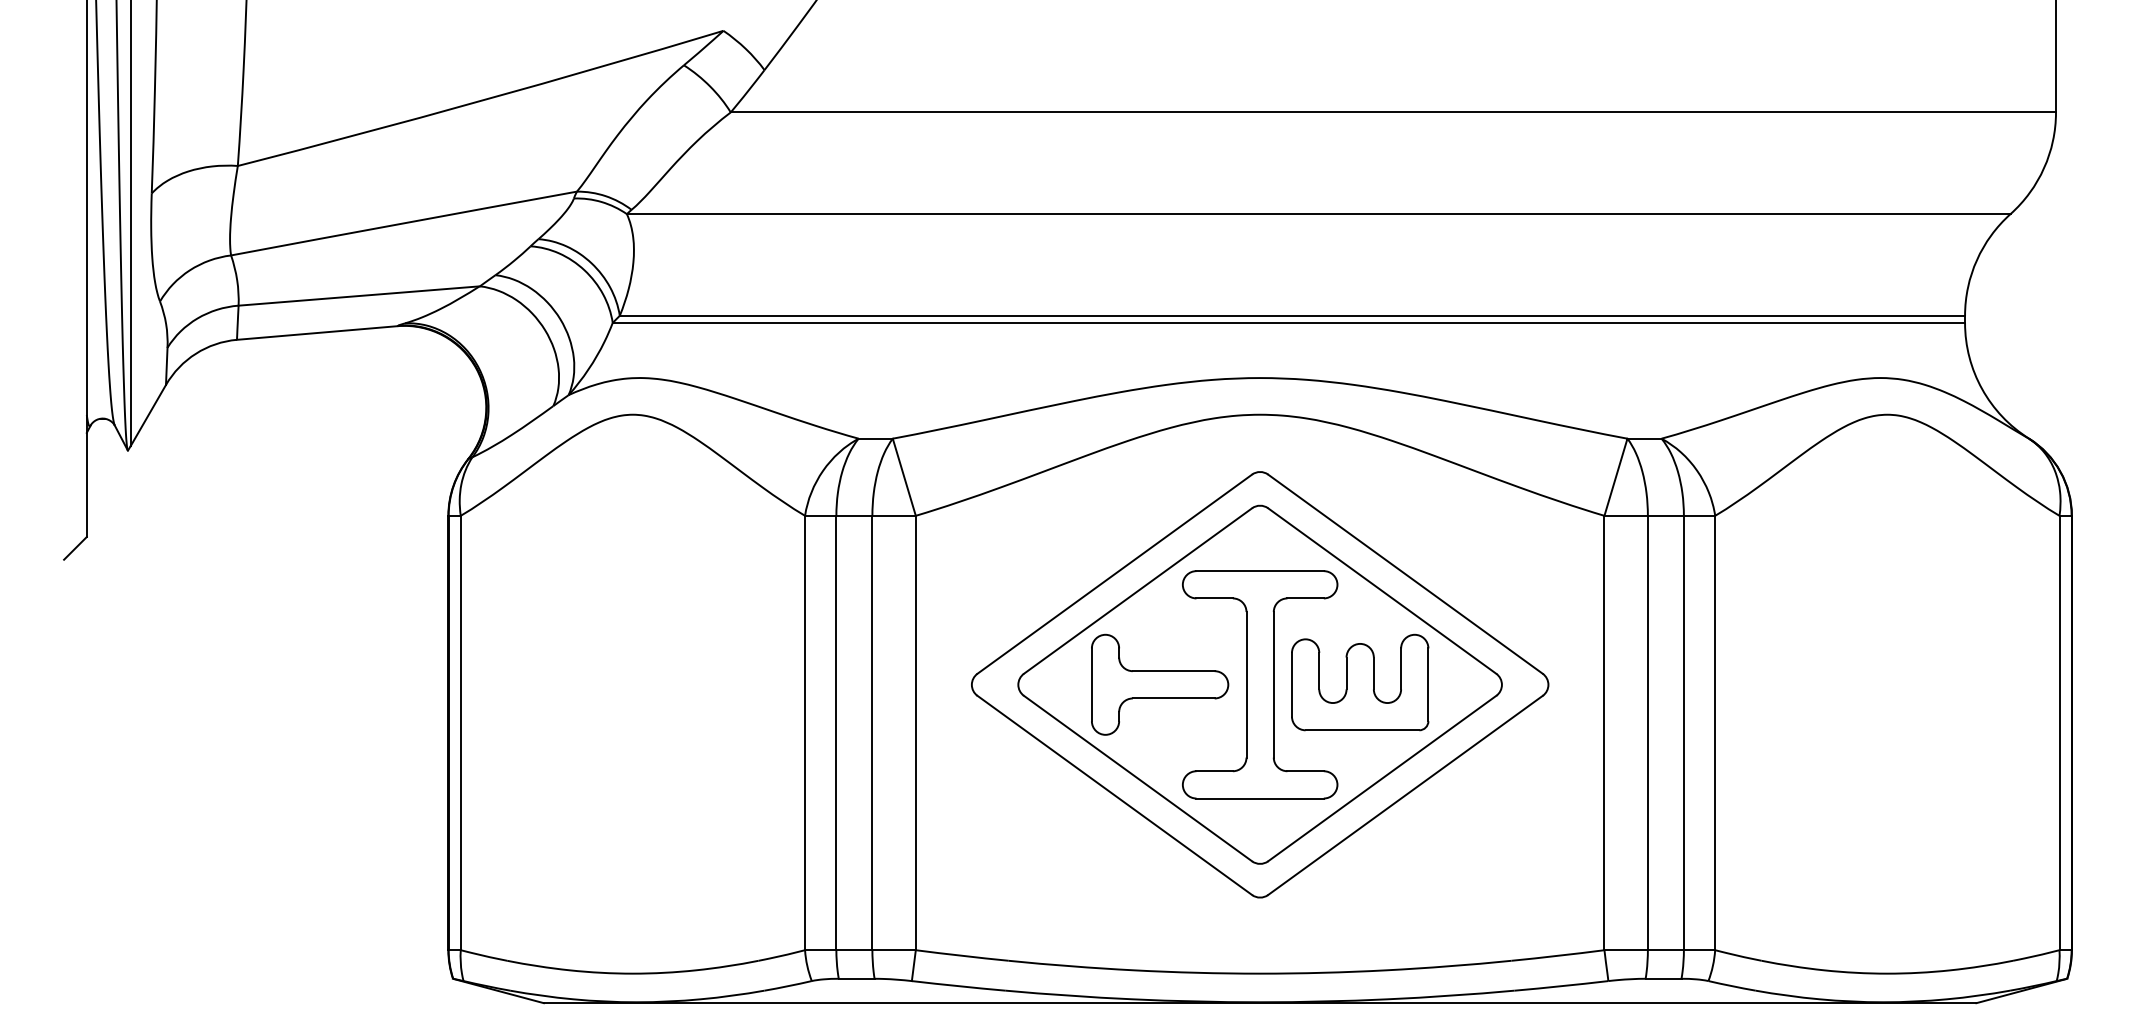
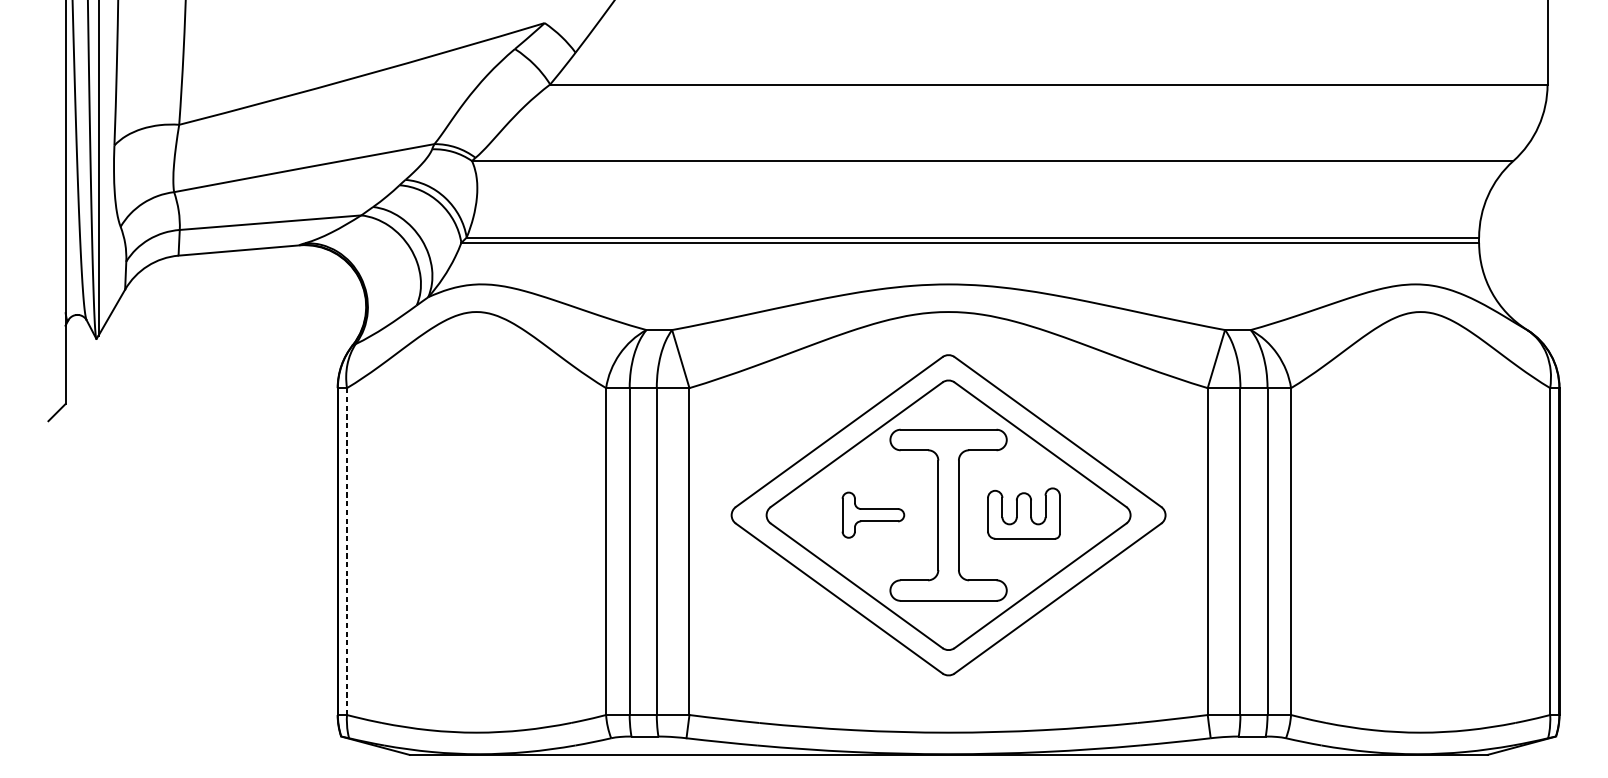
part: (1360, 682) -> (1024, 513), size x0.7
part: (1160, 684) -> (873, 515), size x0.6
line: (460, 732) -> (346, 551), solid -> dashed

